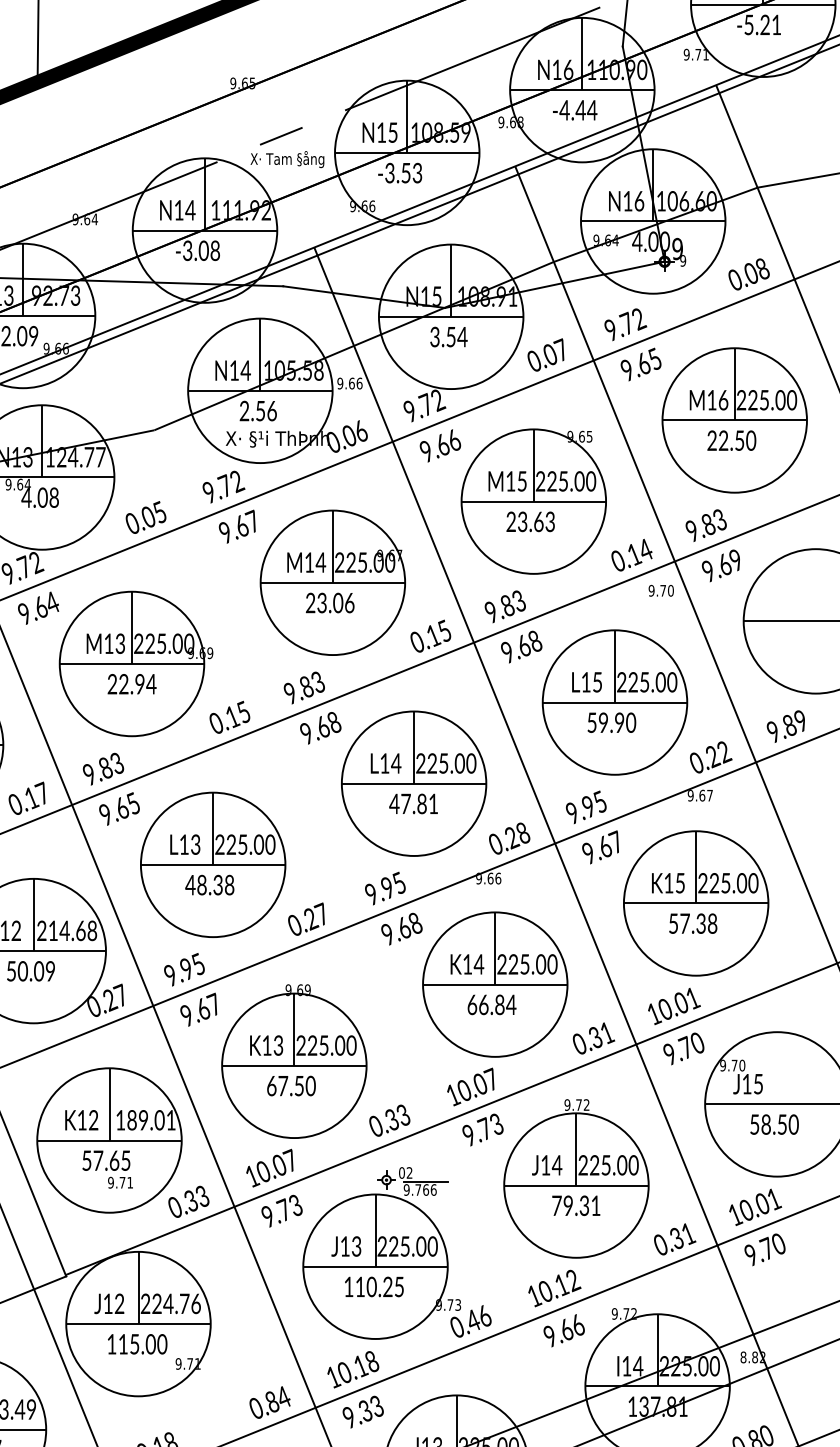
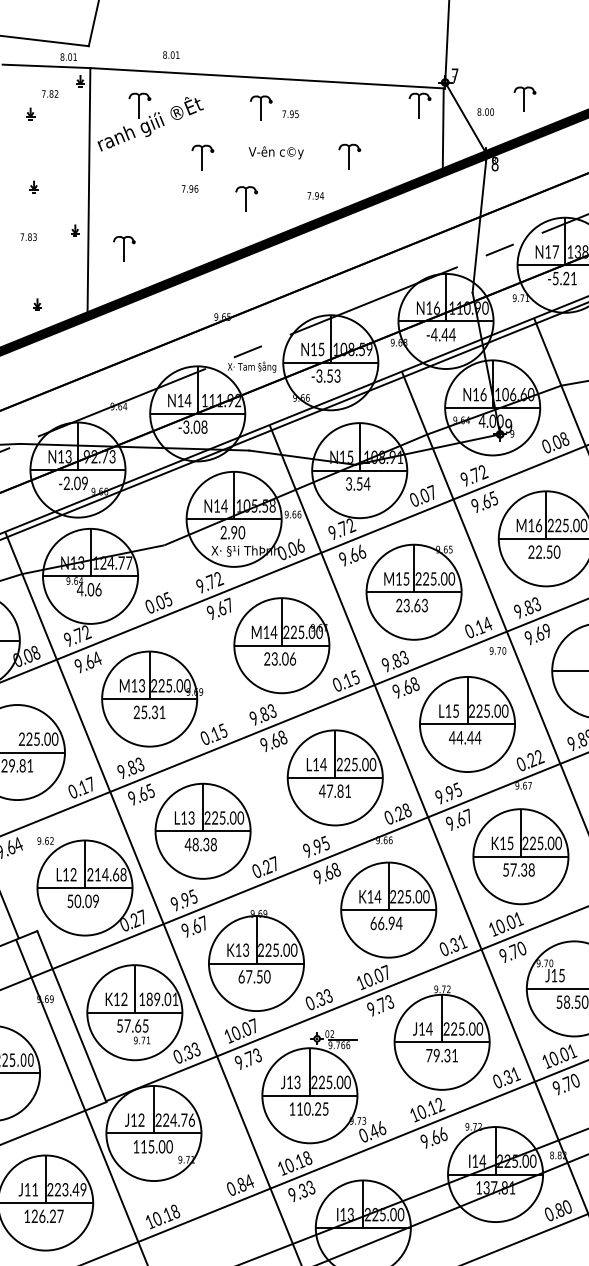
text: (266, 410) -> (238, 532), 2.56 -> 2.90
text: (54, 497) -> (98, 589), 4.08 -> 4.06
text: (137, 684) -> (153, 712), 22.94 -> 25.31
text: (611, 722) -> (465, 737), 59.90 -> 44.44
text: (499, 1006) -> (391, 924), 66.84 -> 66.94

